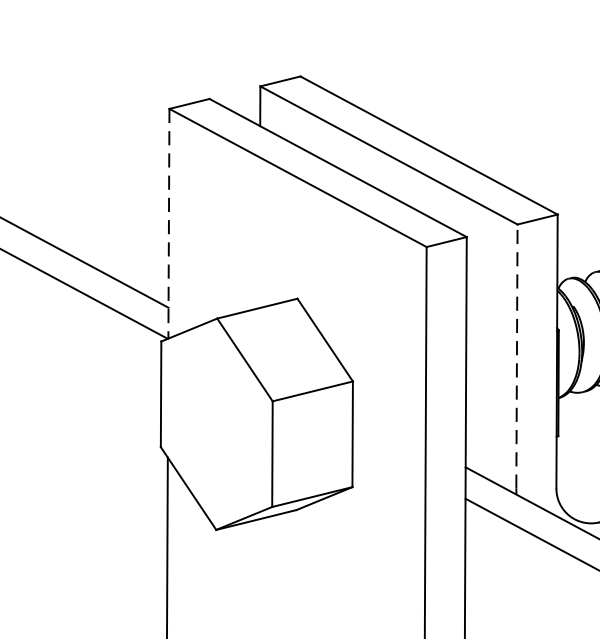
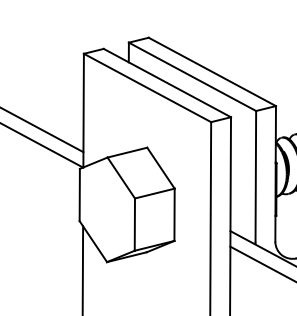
line: (168, 223) -> (83, 110), dashed -> solid
line: (516, 354) -> (255, 175), dashed -> solid

